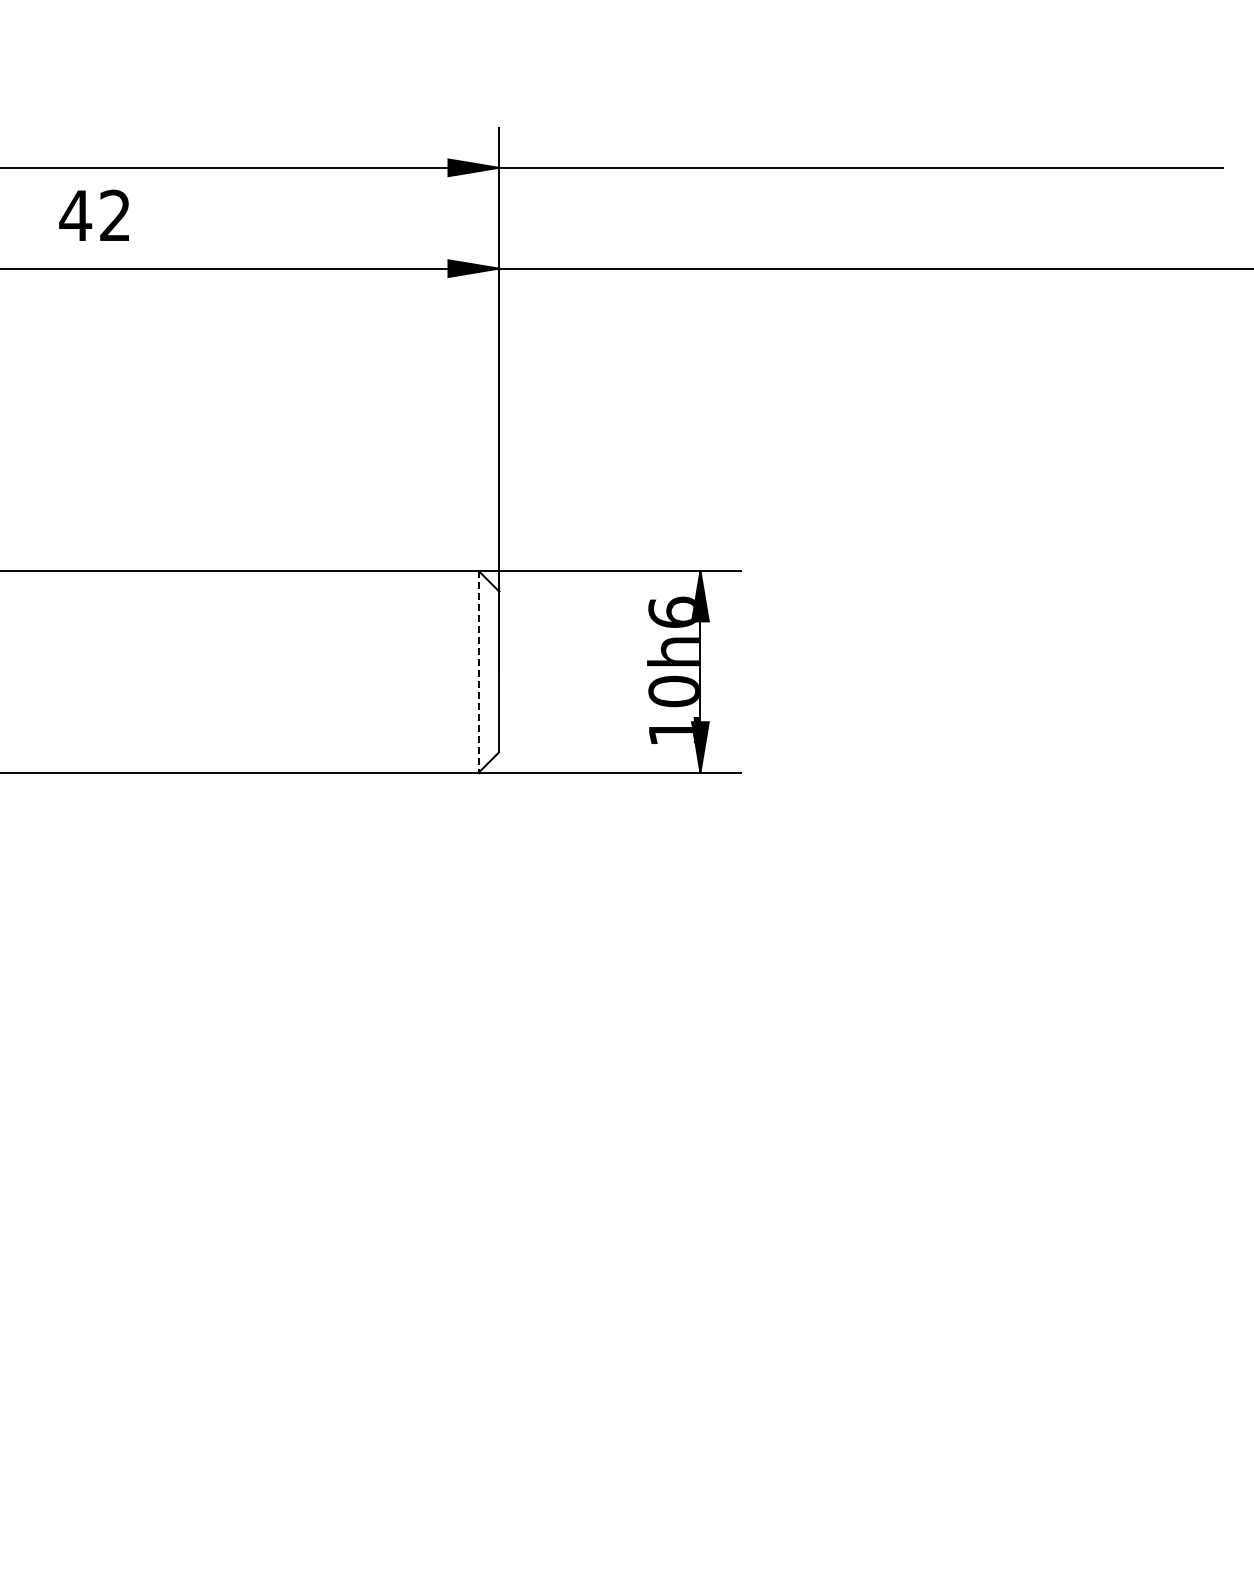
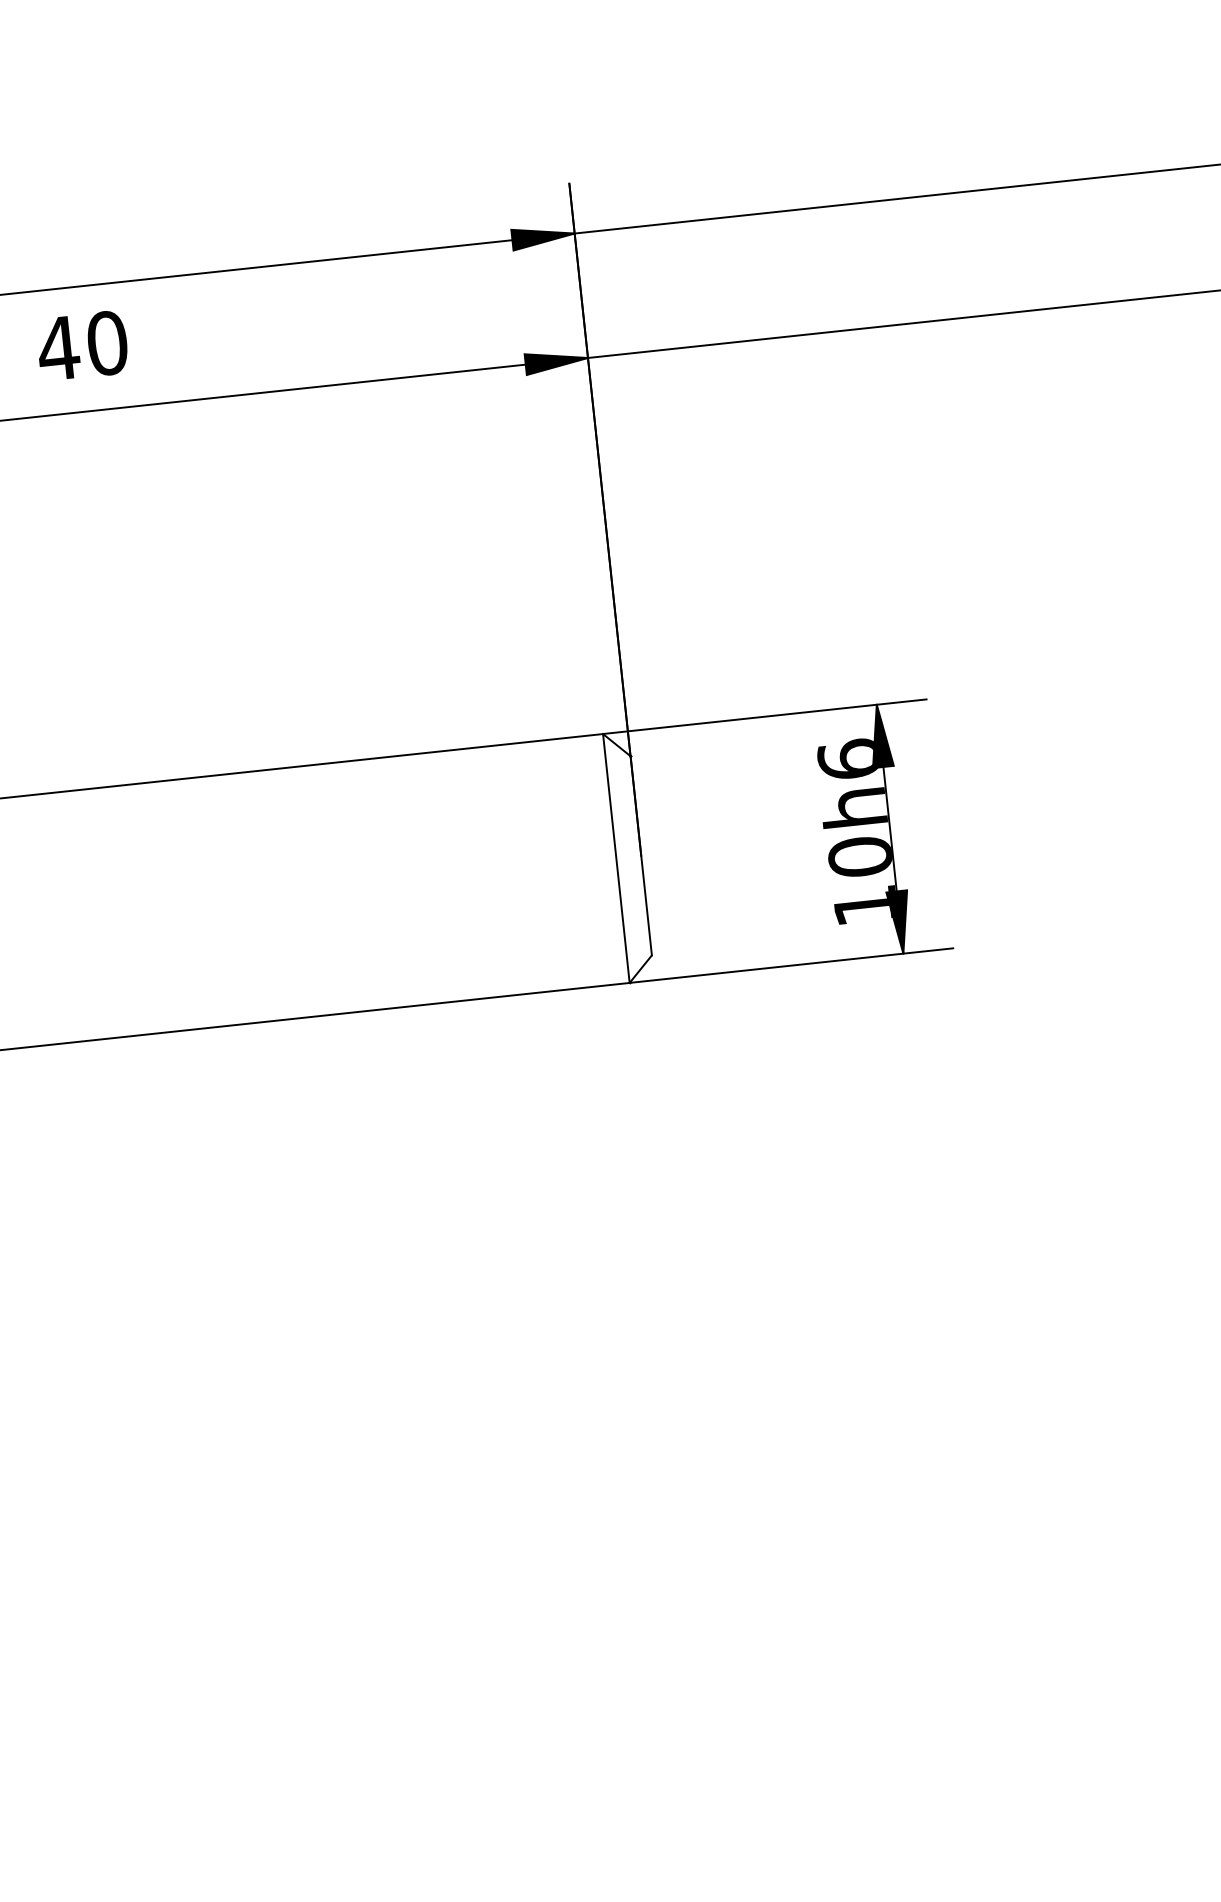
text: (114, 215) -> (106, 343), 42 -> 40
line: (478, 671) -> (616, 858), dashed -> solid

